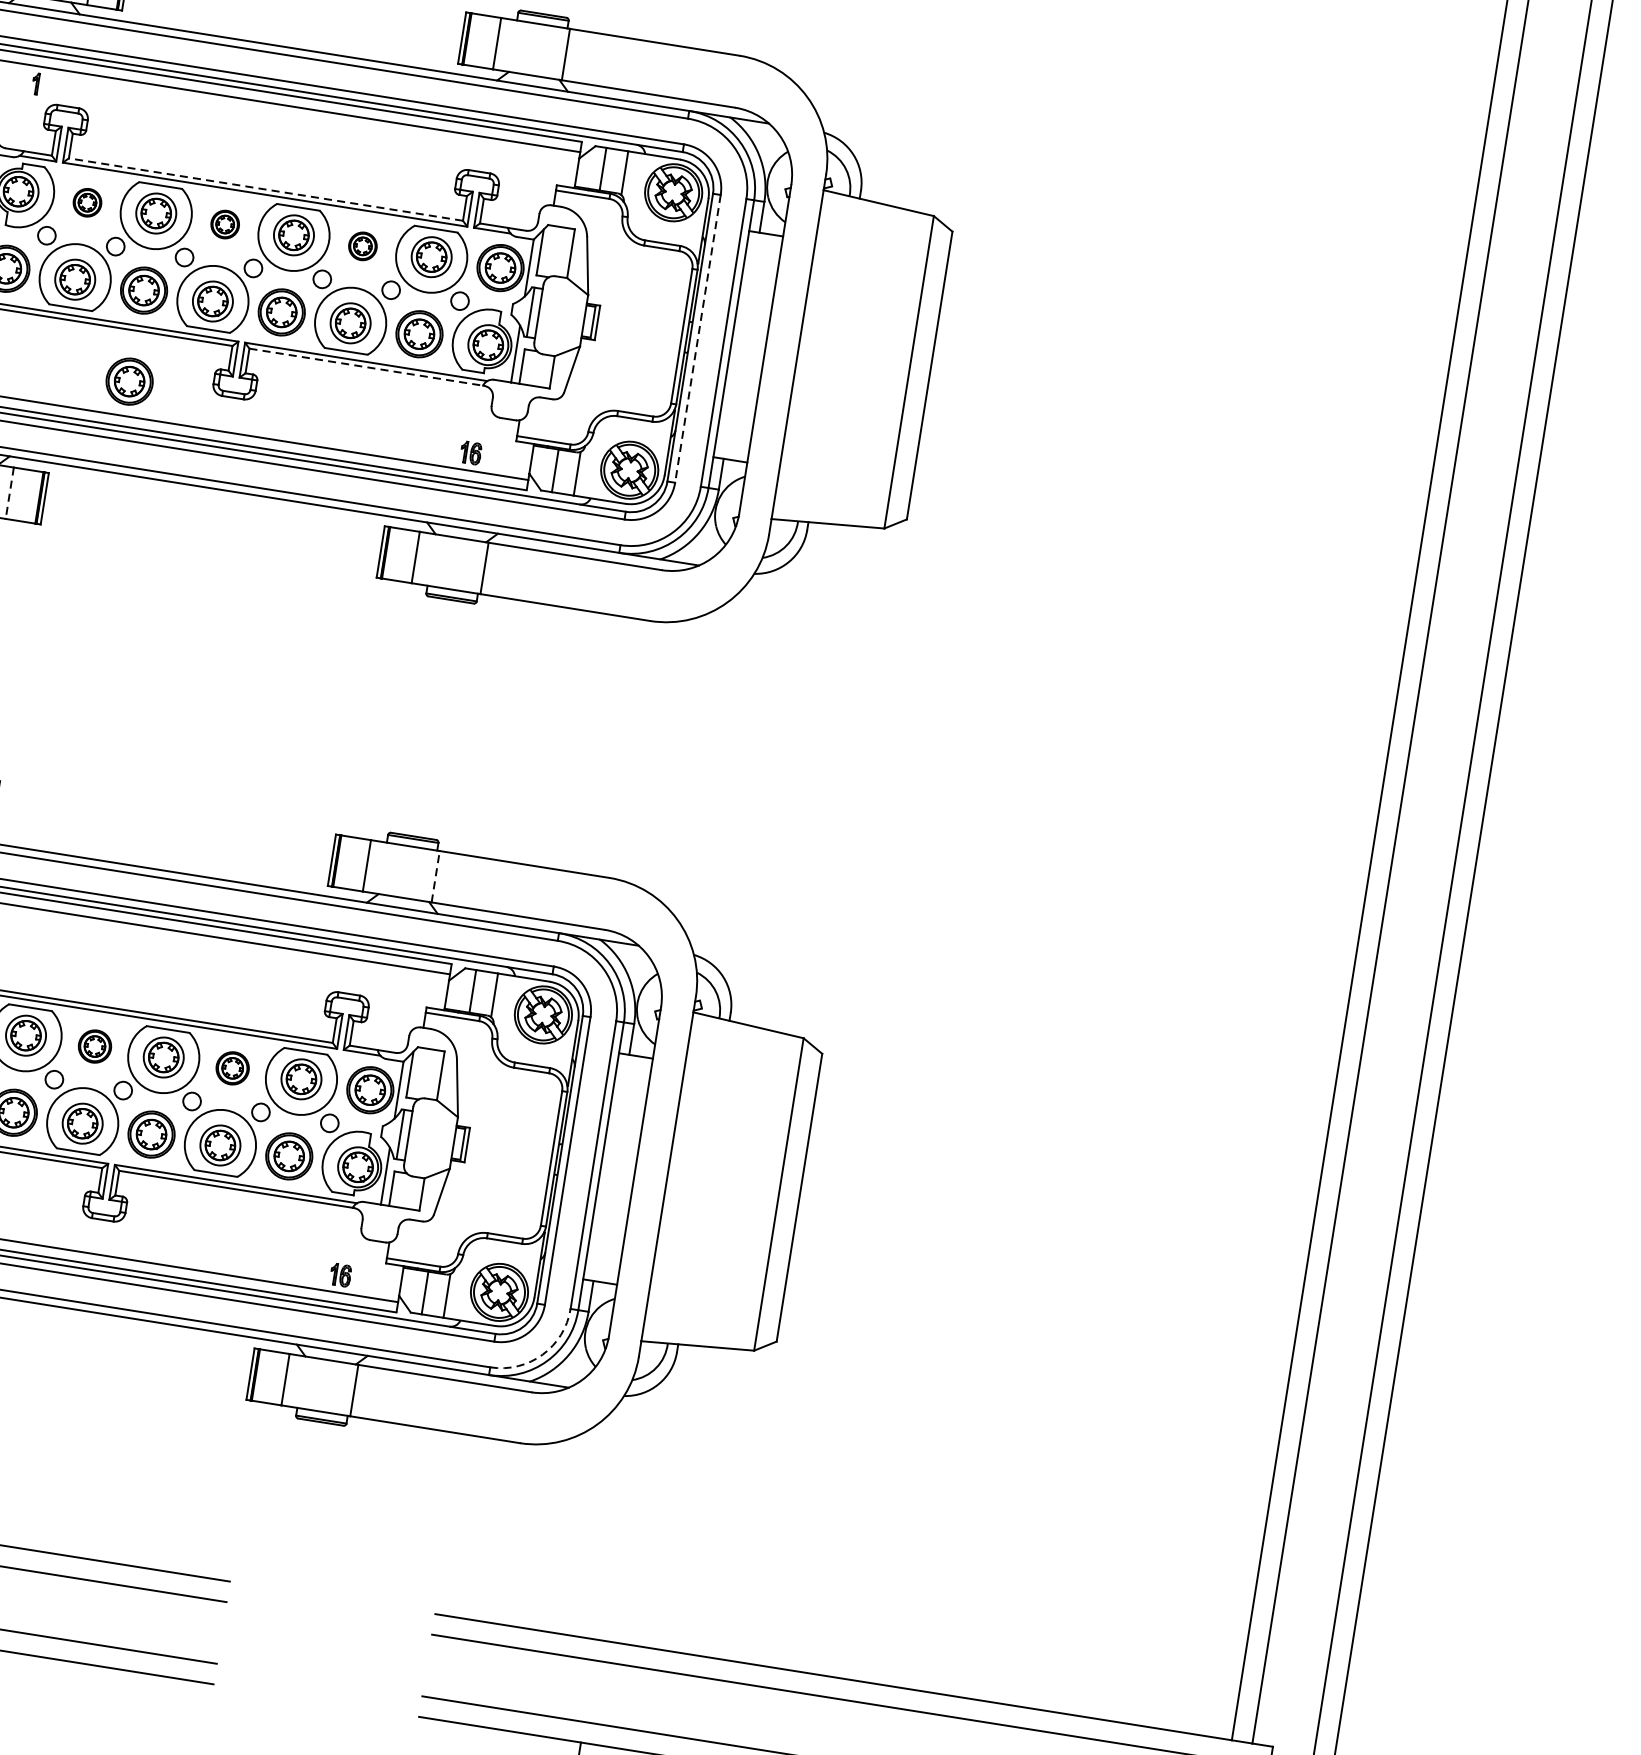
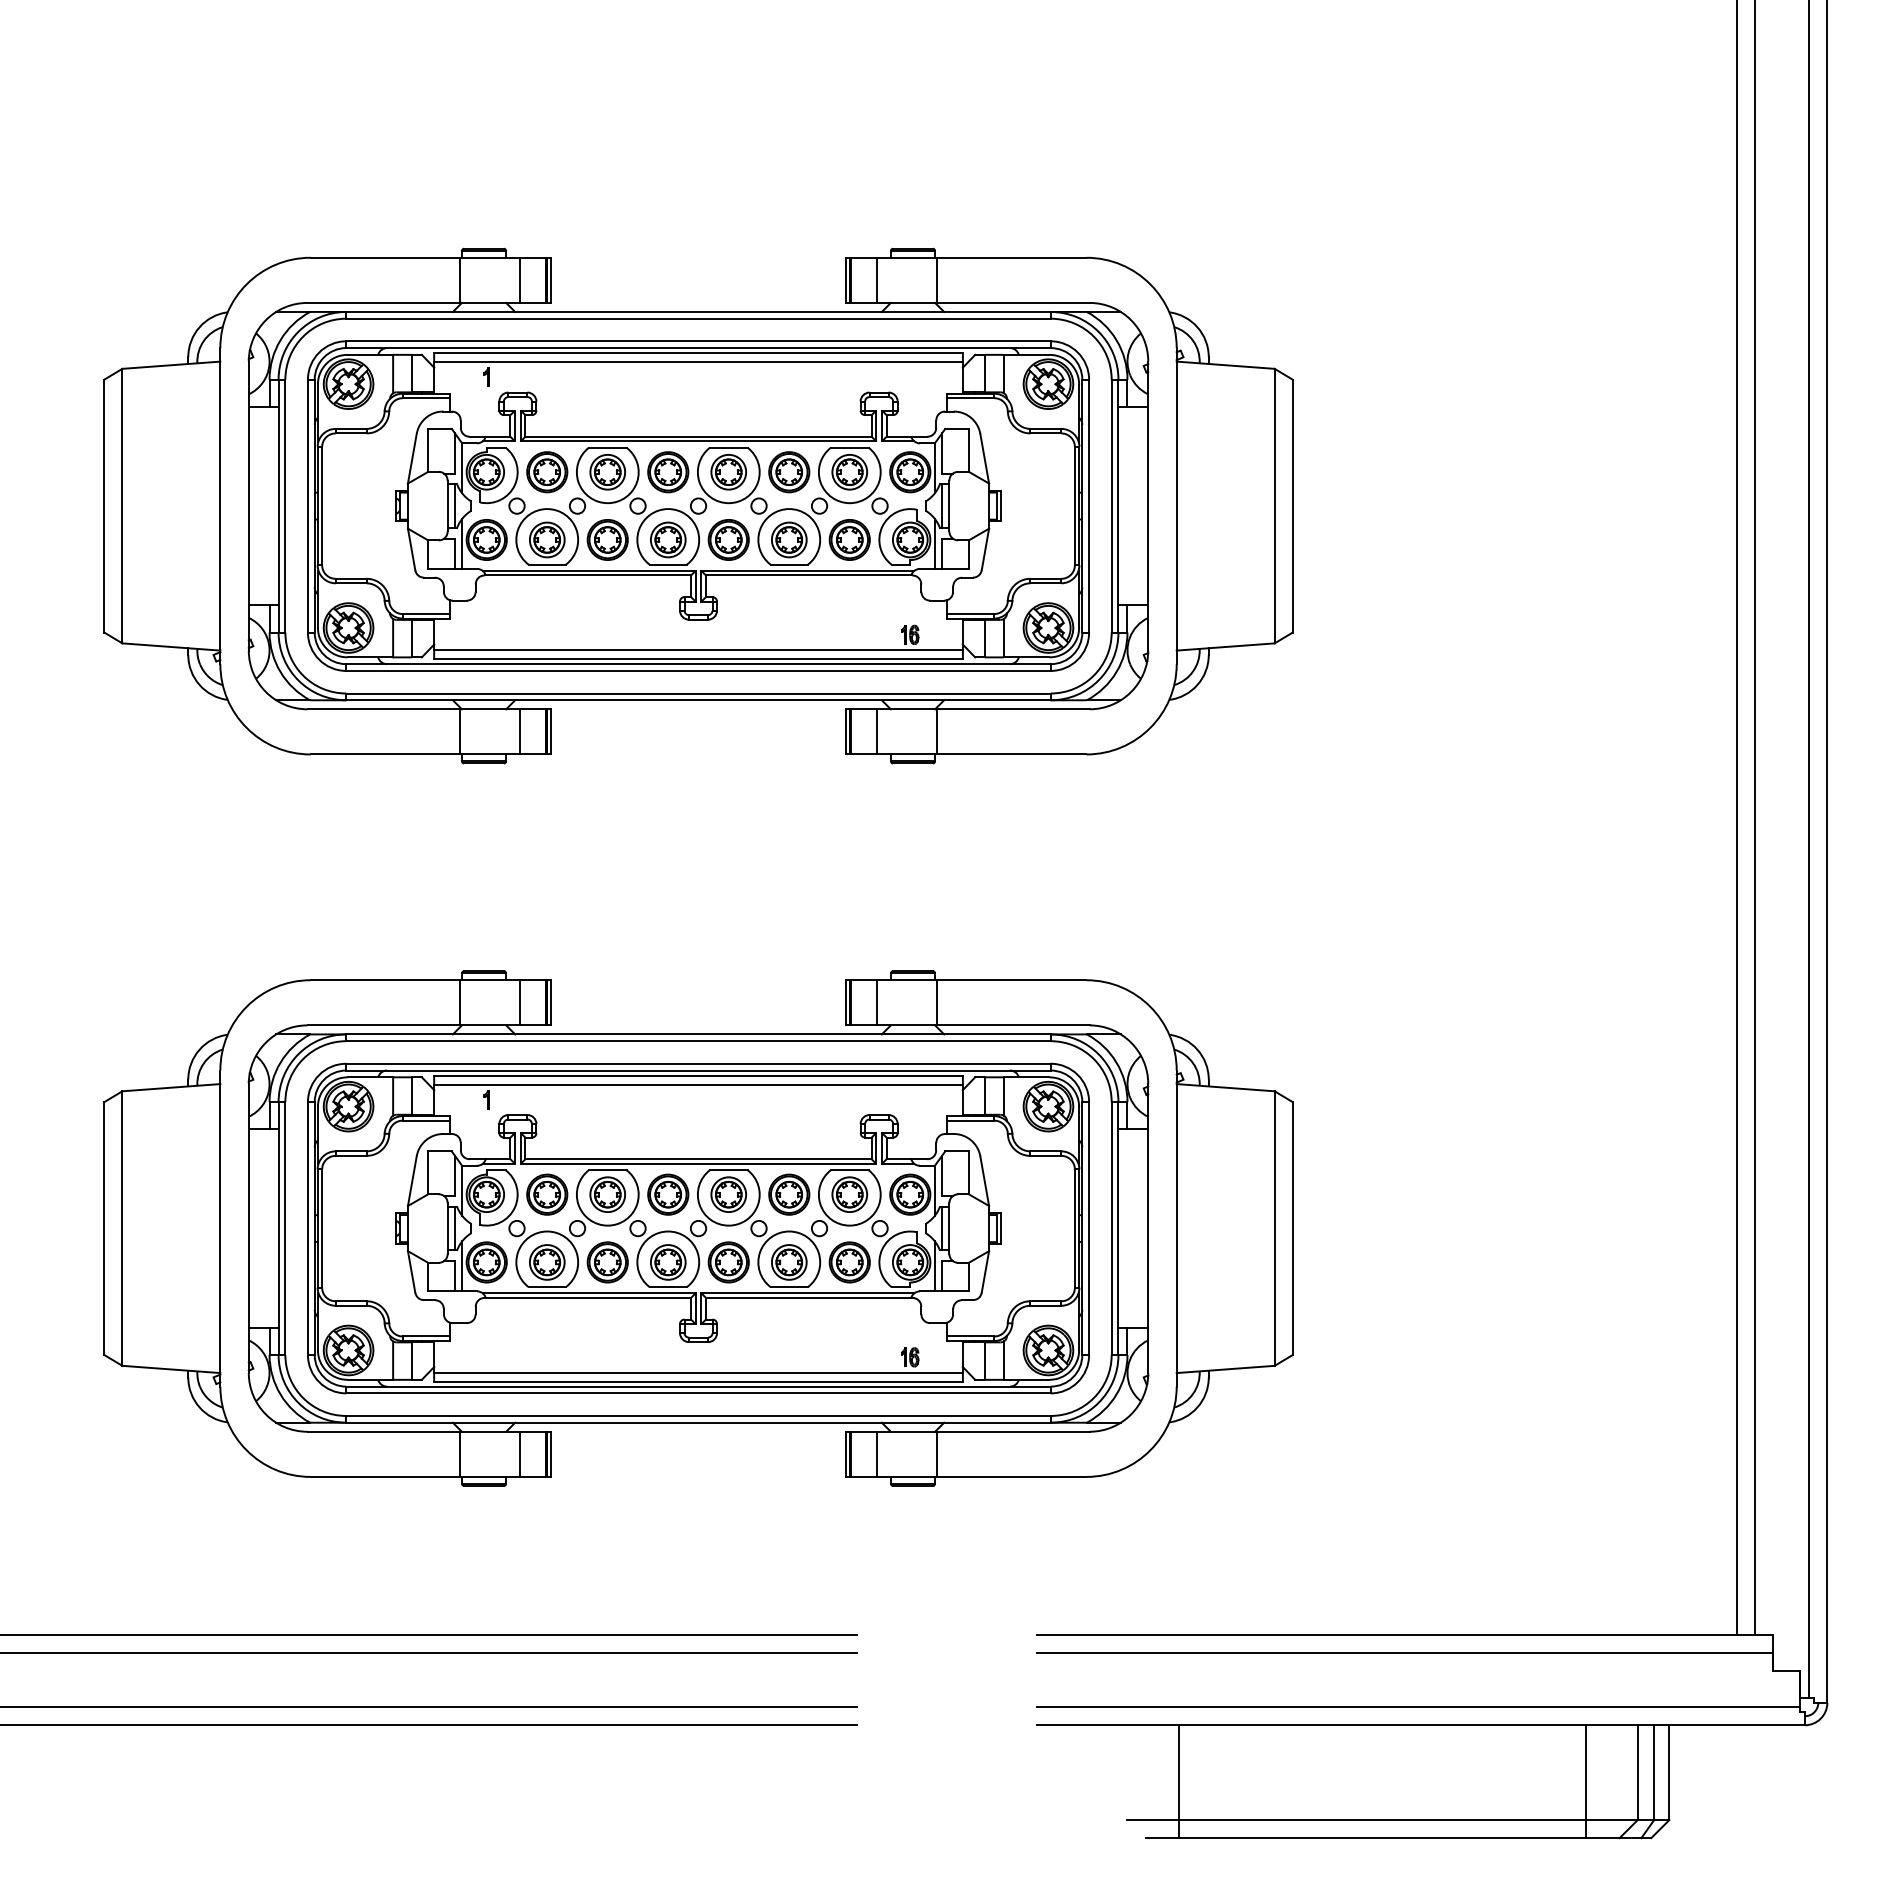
line: (265, 189) -> (698, 436), dashed -> solid
part: (87, 202) -> (547, 472), size x1.67
part: (225, 224) -> (668, 472), size x1.67
part: (363, 246) -> (789, 472), size x1.67
line: (698, 339) -> (1089, 506), dashed -> solid
line: (366, 367) -> (808, 575), dashed -> solid
part: (129, 381) -> (607, 619), removed
line: (10, 492) -> (520, 731), dashed -> solid
line: (435, 876) -> (937, 1002), dashed -> solid
part: (95, 1046) -> (668, 1194), size x1.43
part: (232, 1068) -> (789, 1194), size x1.43
arc: (542, 1355) -> (1093, 1398), dashed -> solid

